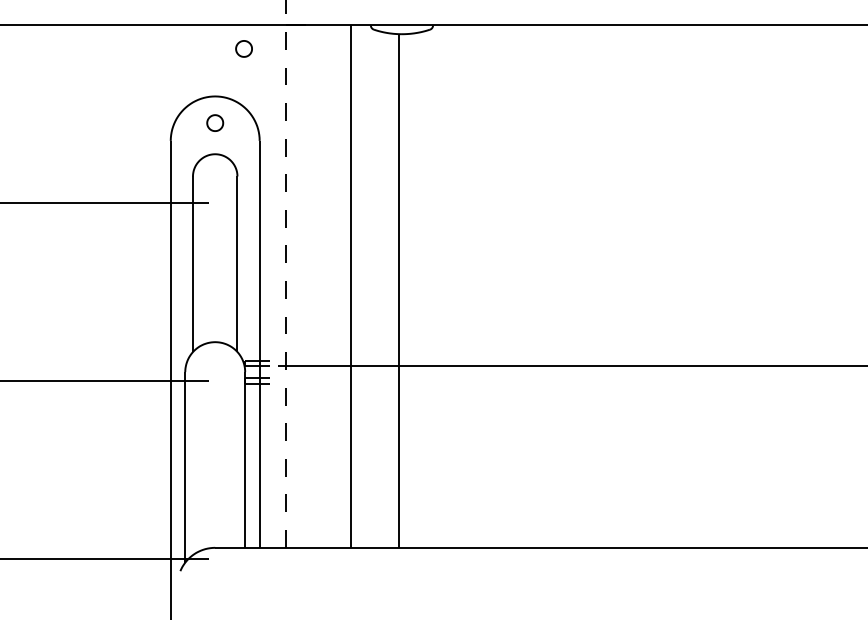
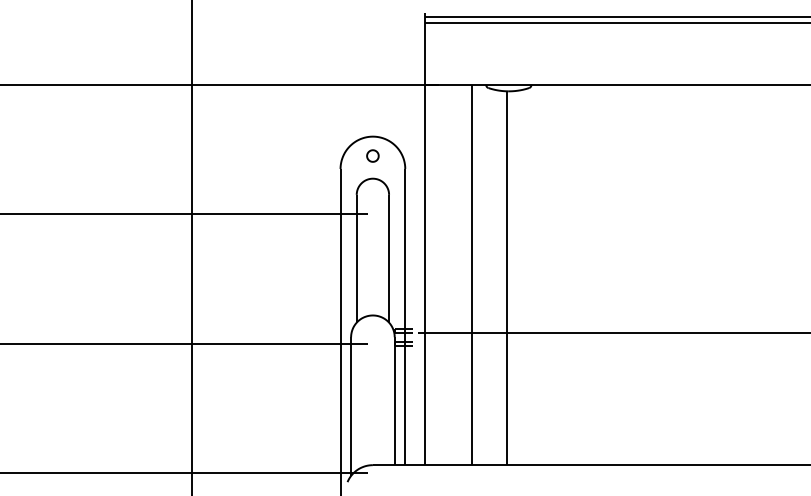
part: (243, 48) -> (393, 101), removed
line: (286, 277) -> (424, 268), dashed -> solid

